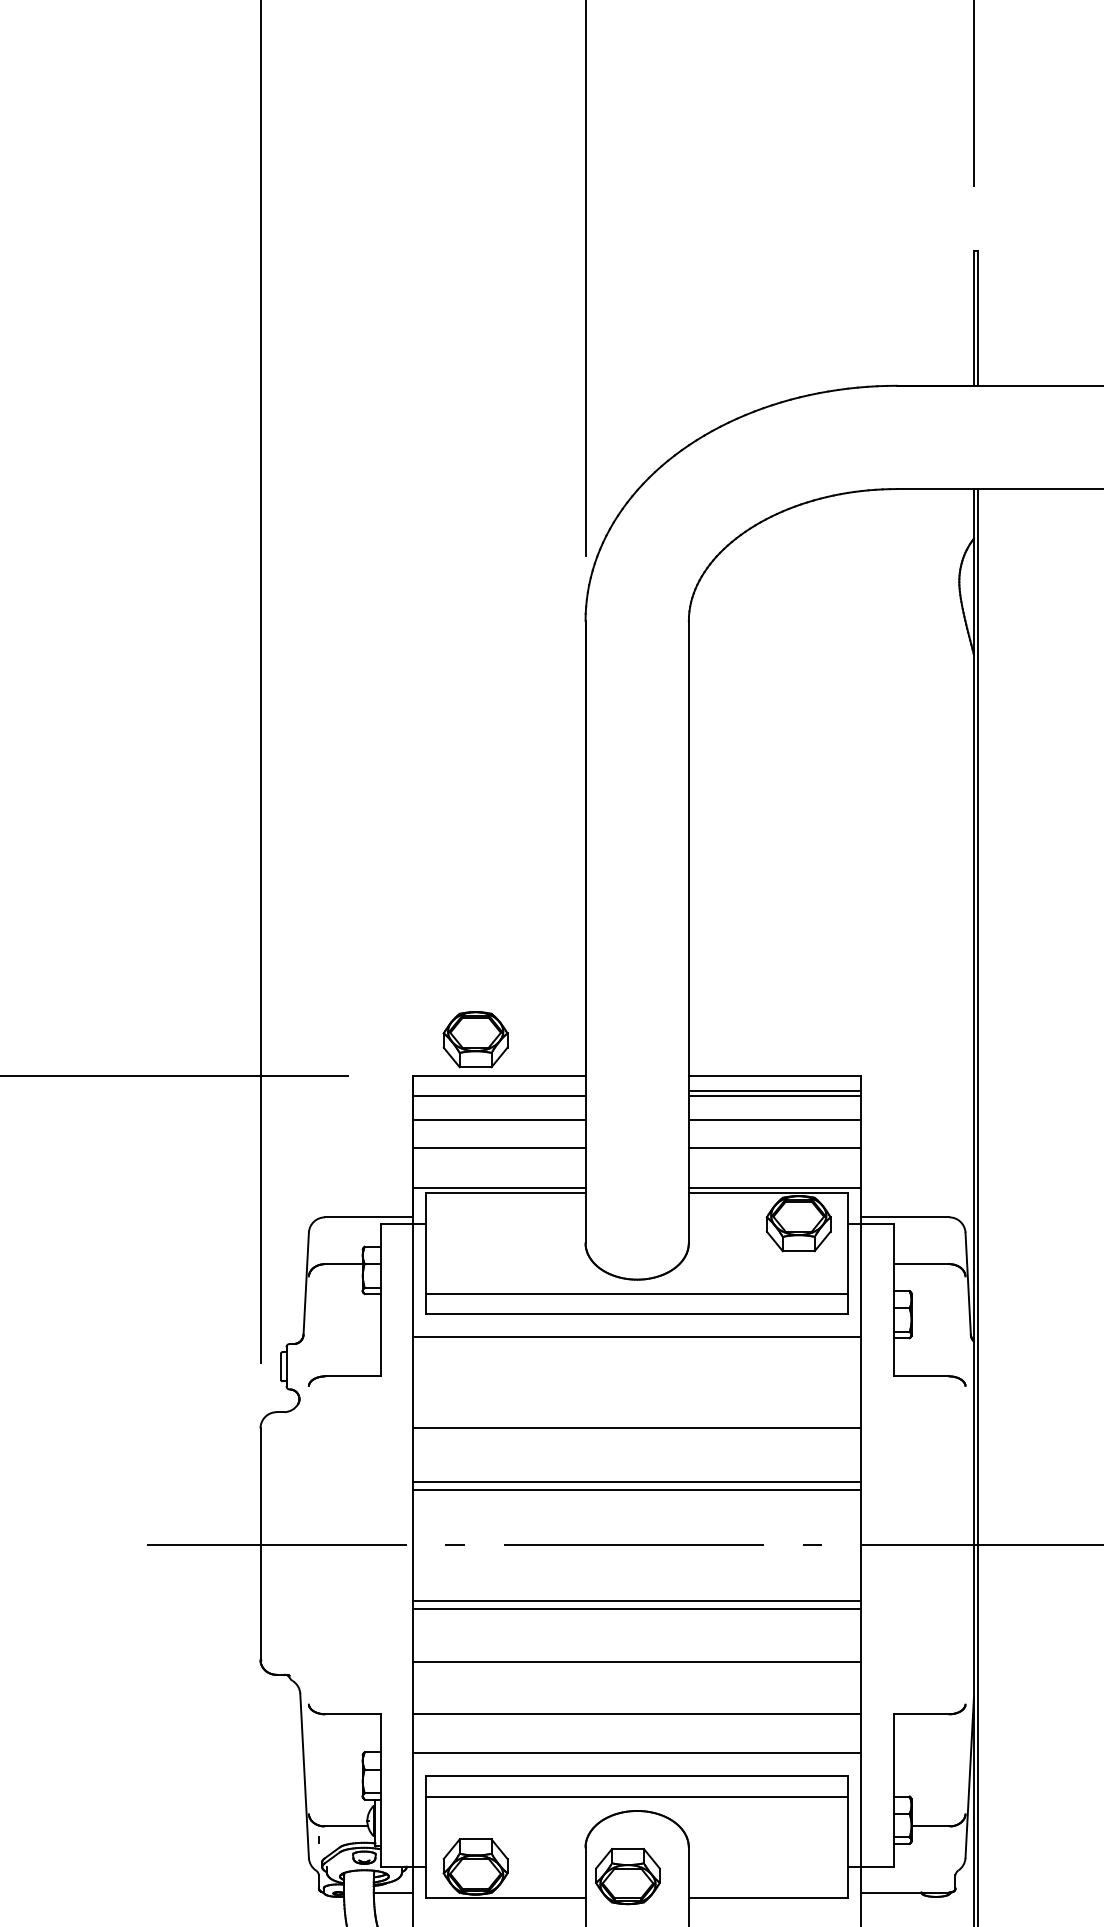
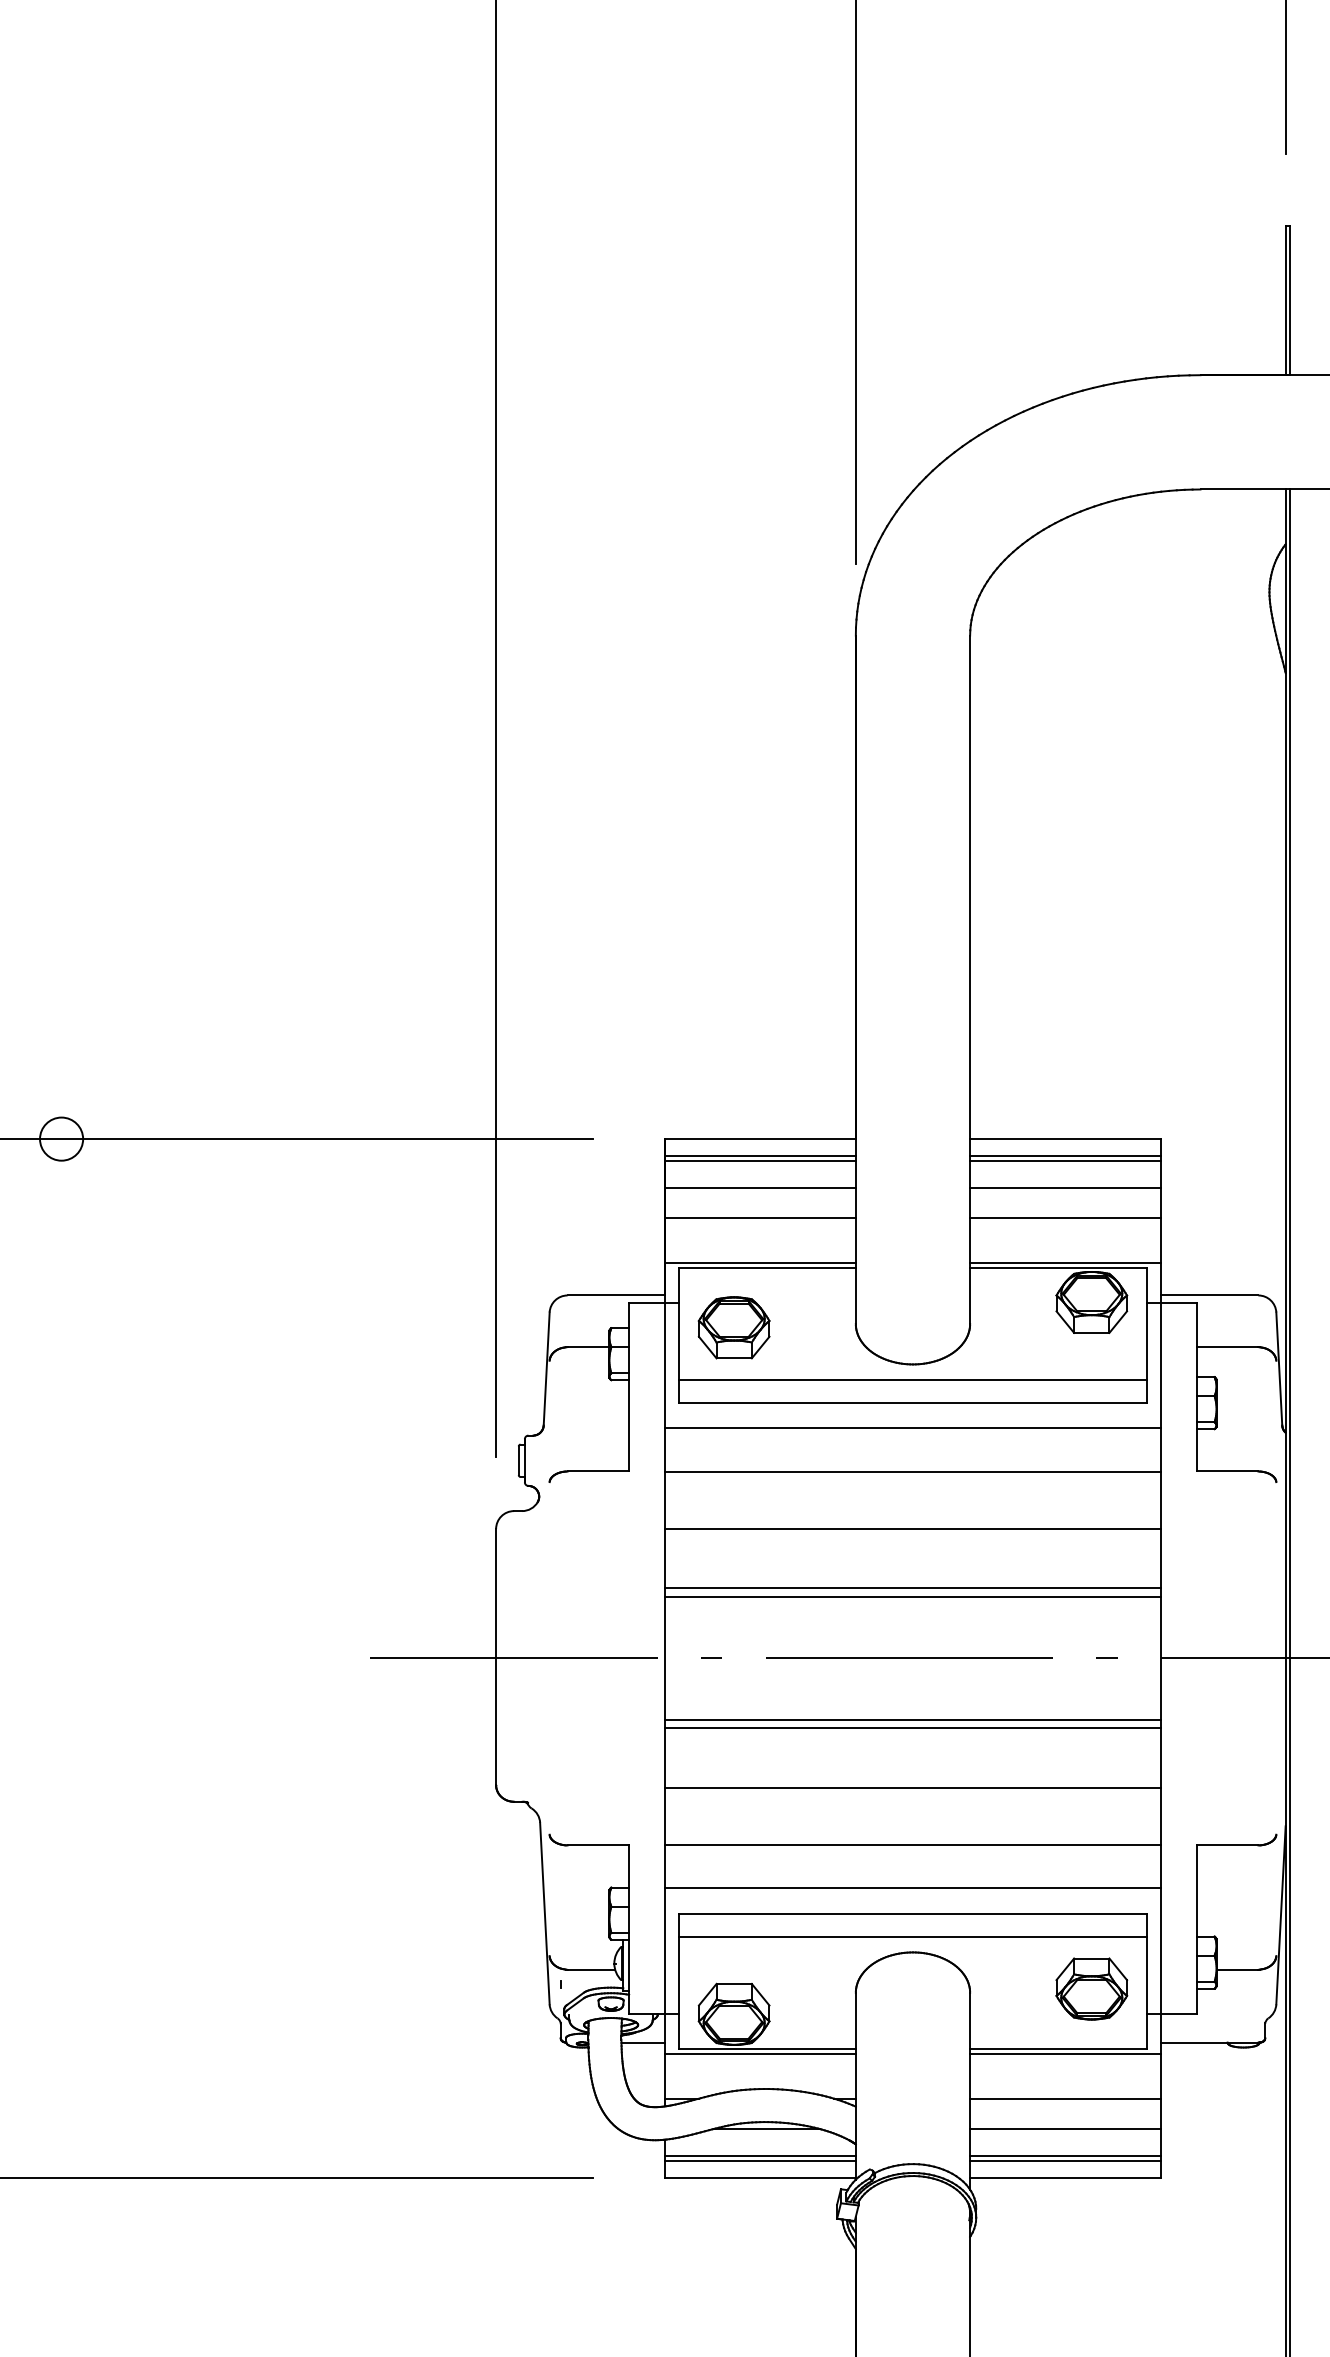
part: (475, 1039) -> (733, 1327), moved
line: (499, 1091) -> (760, 1156), added
line: (636, 1376) -> (912, 1471), added
part: (627, 1876) -> (1091, 1988), moved
line: (499, 1902) -> (760, 2053), added
line: (775, 1902) -> (1065, 2053), added

